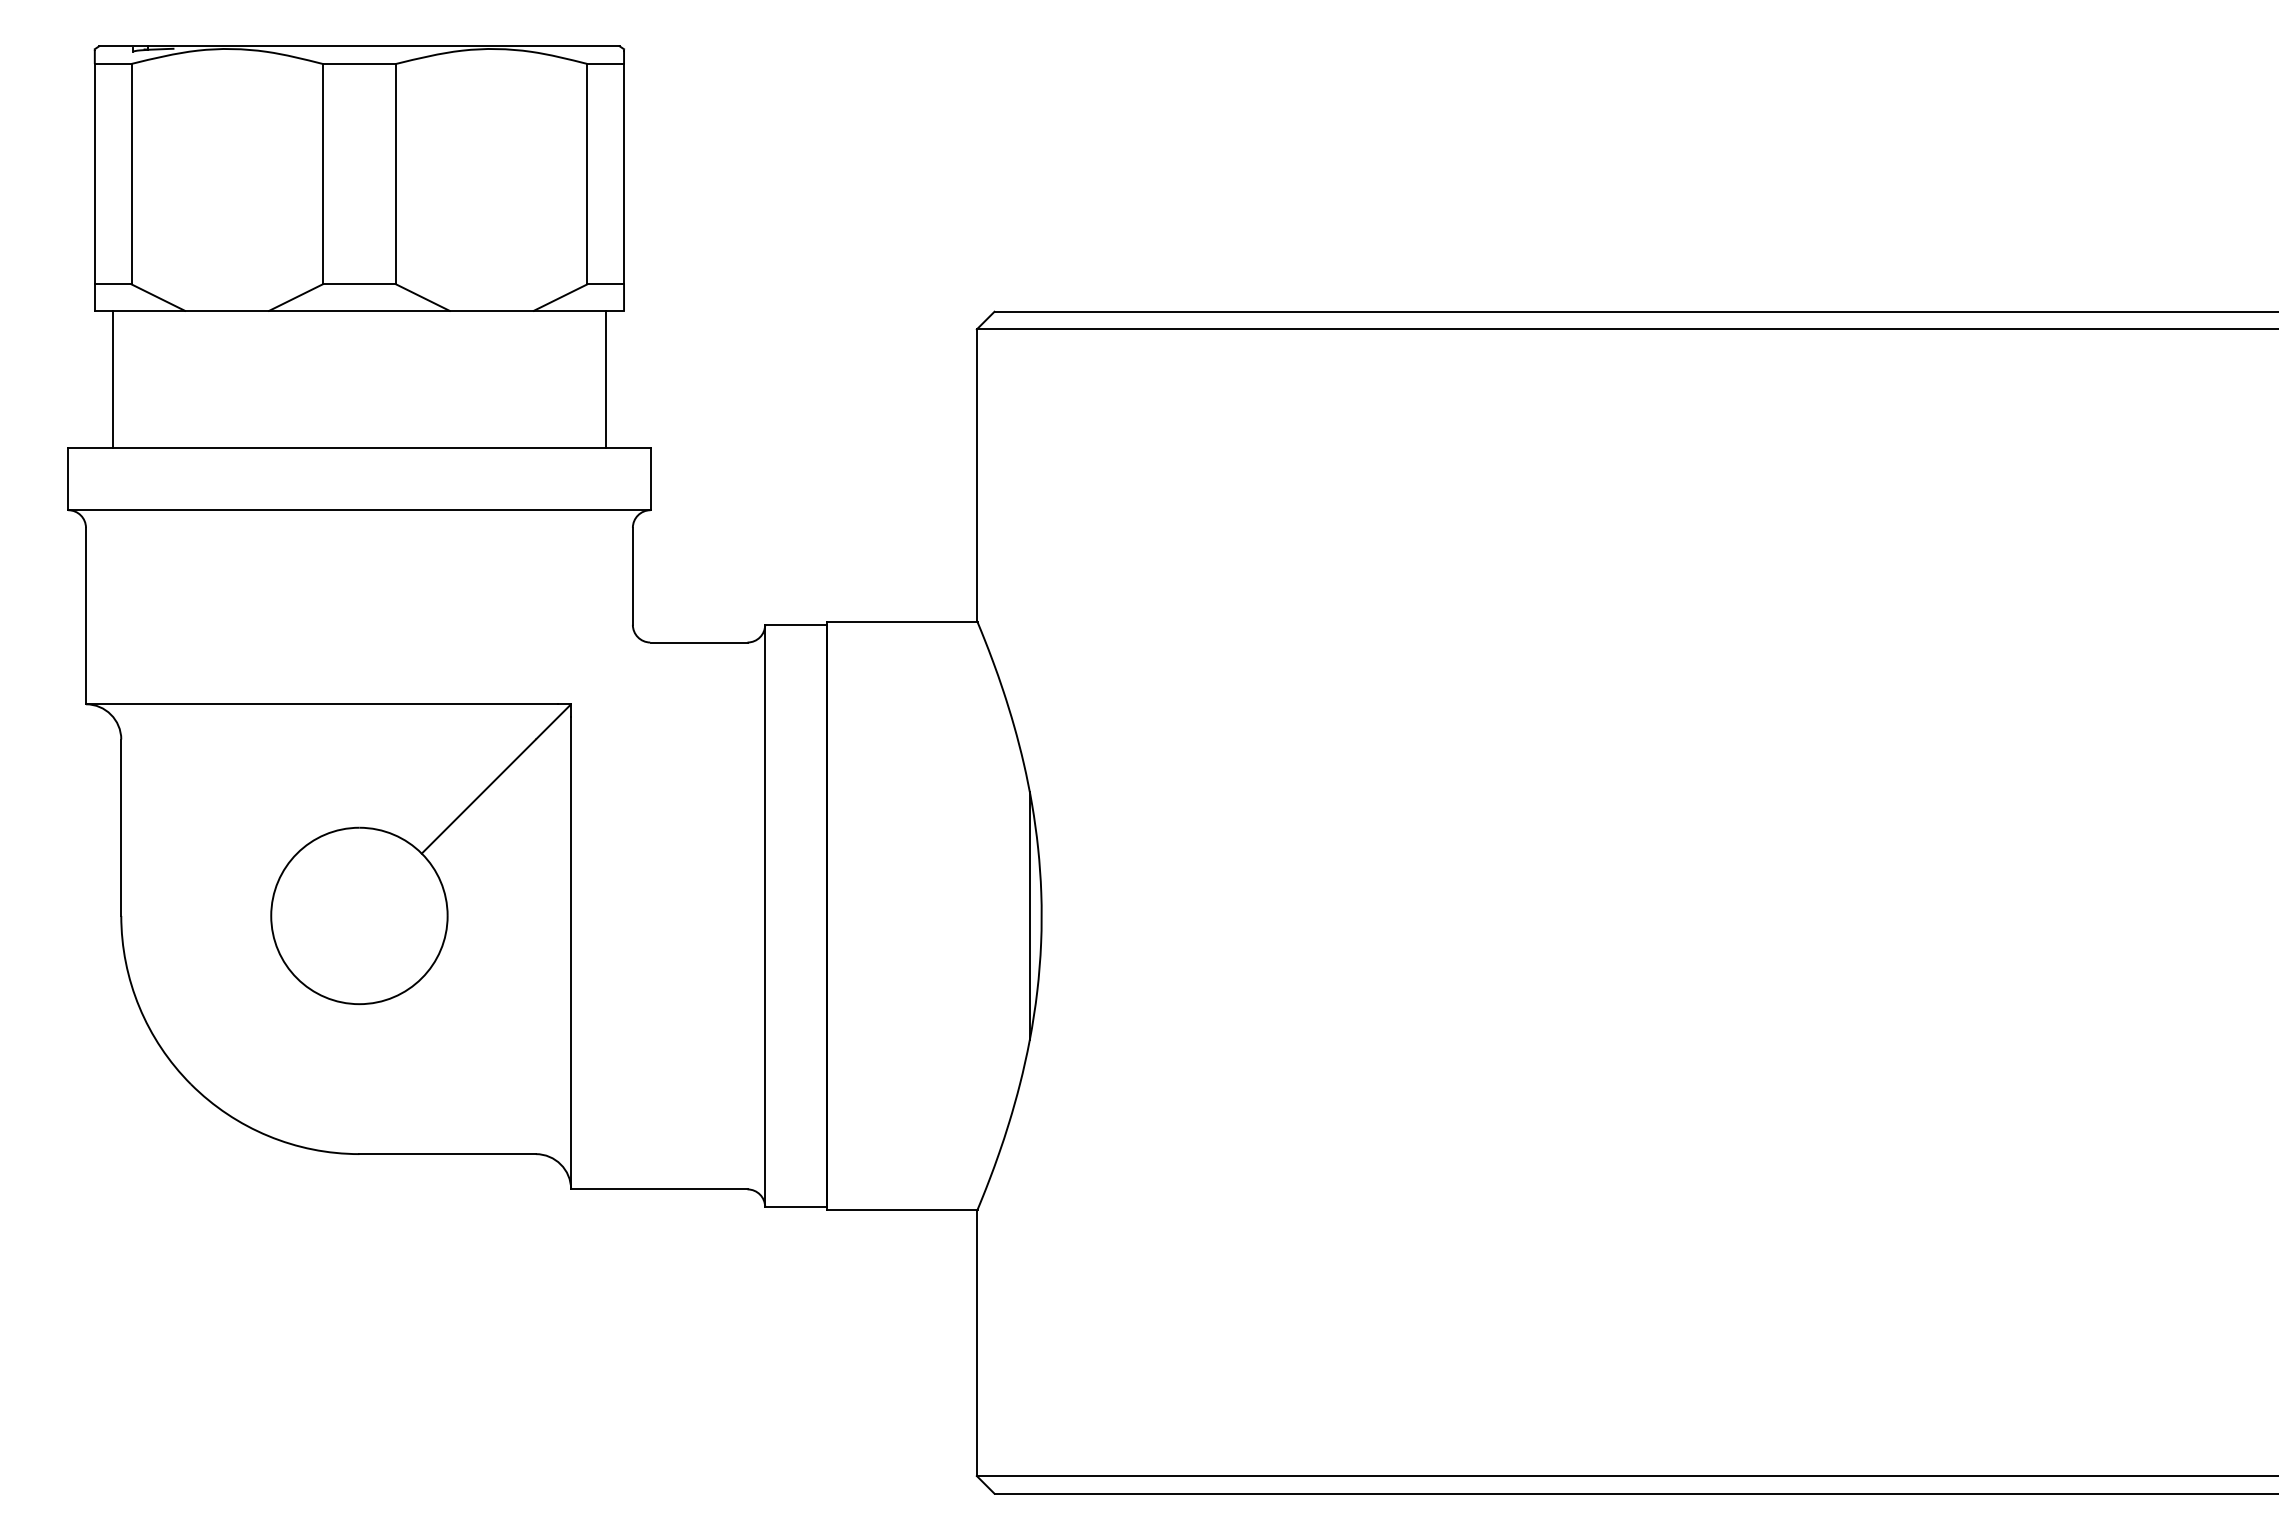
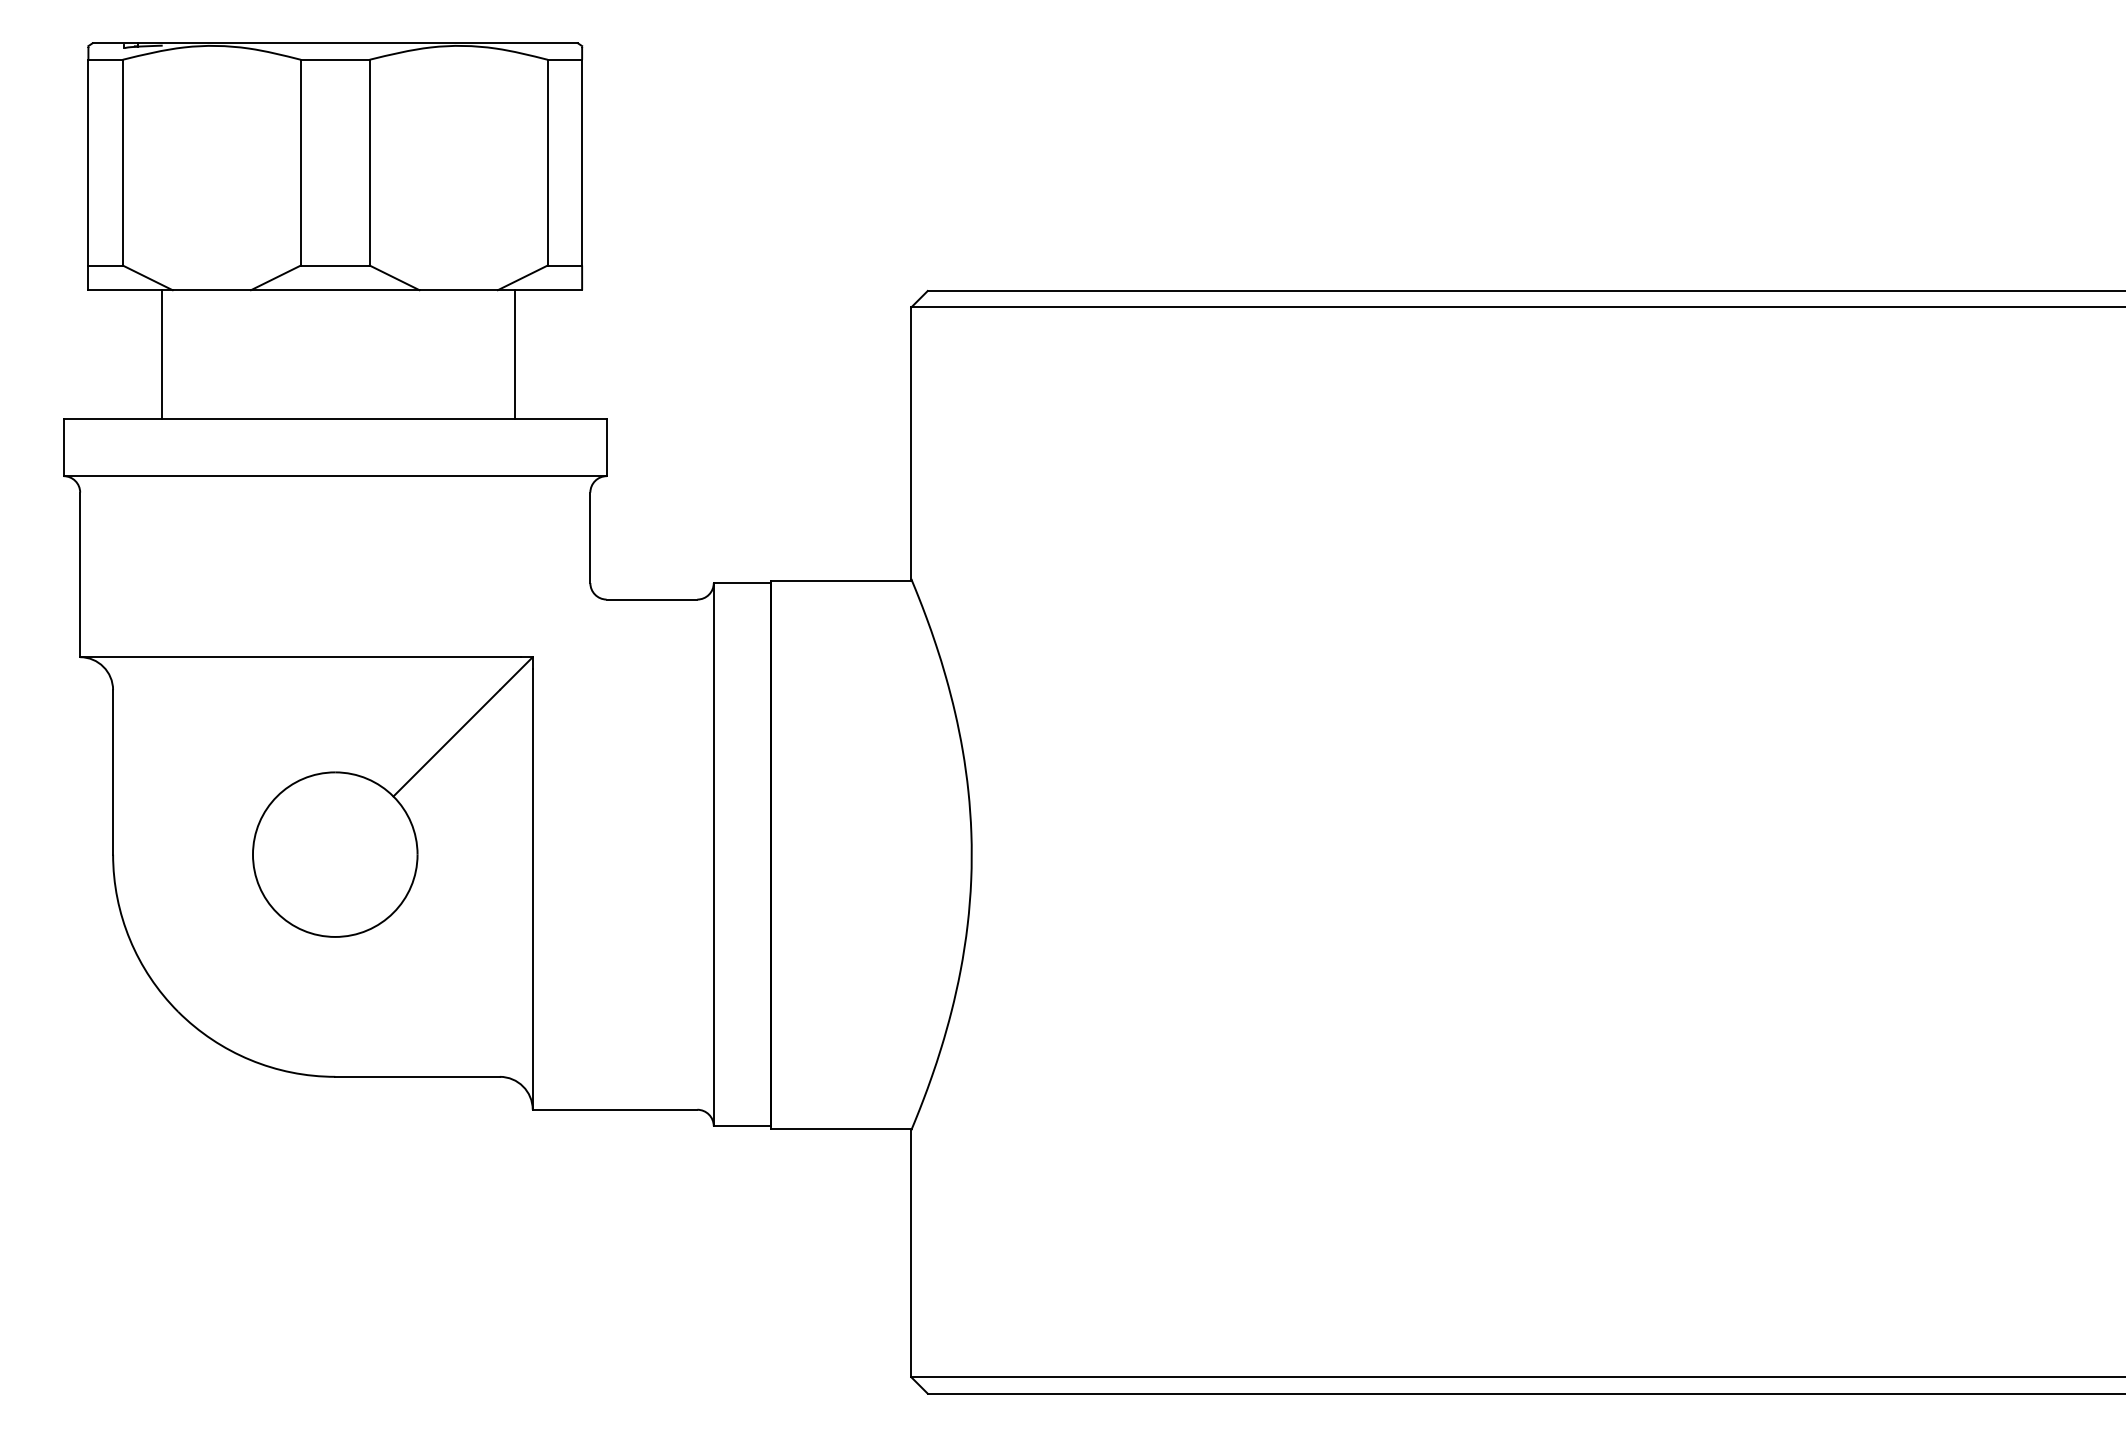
line: (113, 379) -> (161, 354), moved
line: (605, 379) -> (515, 354), moved
line: (1029, 915) -> (960, 854), removed

